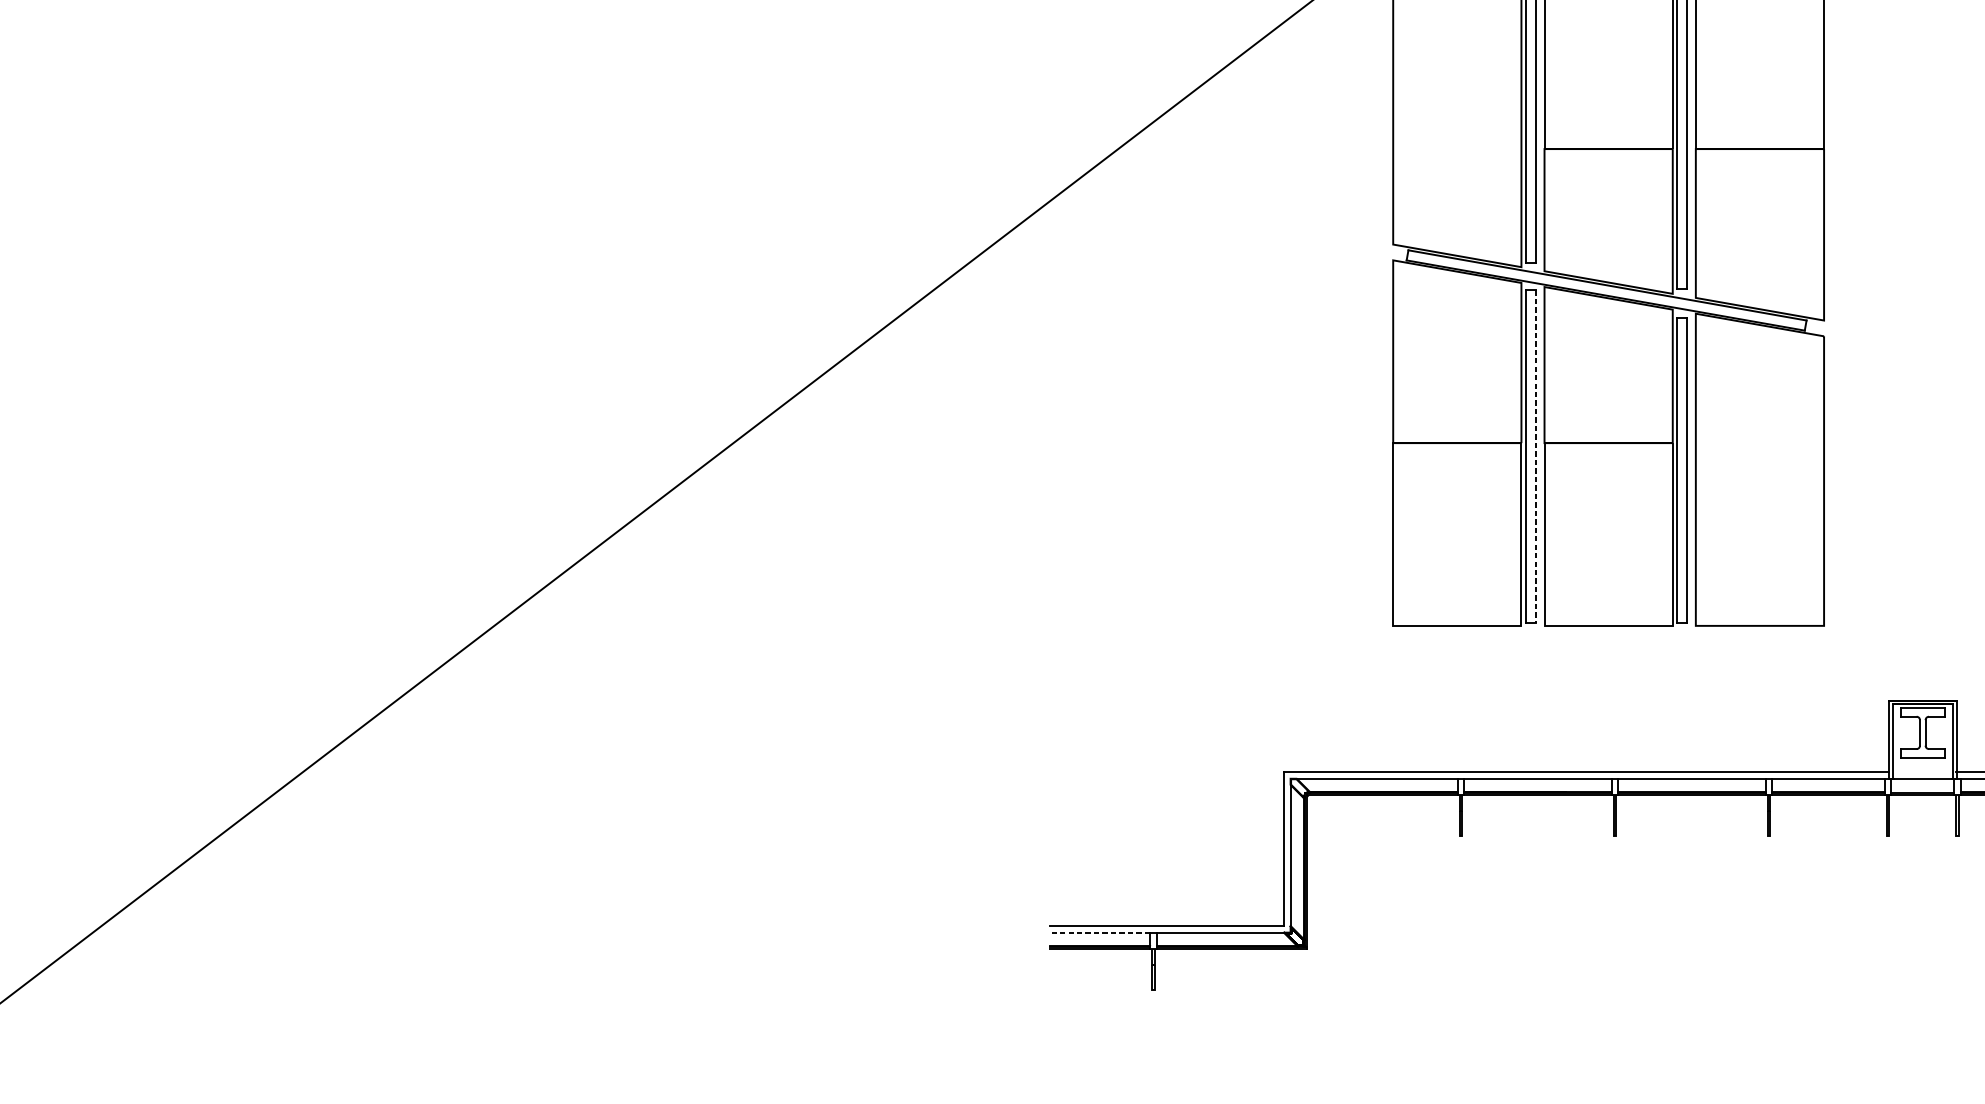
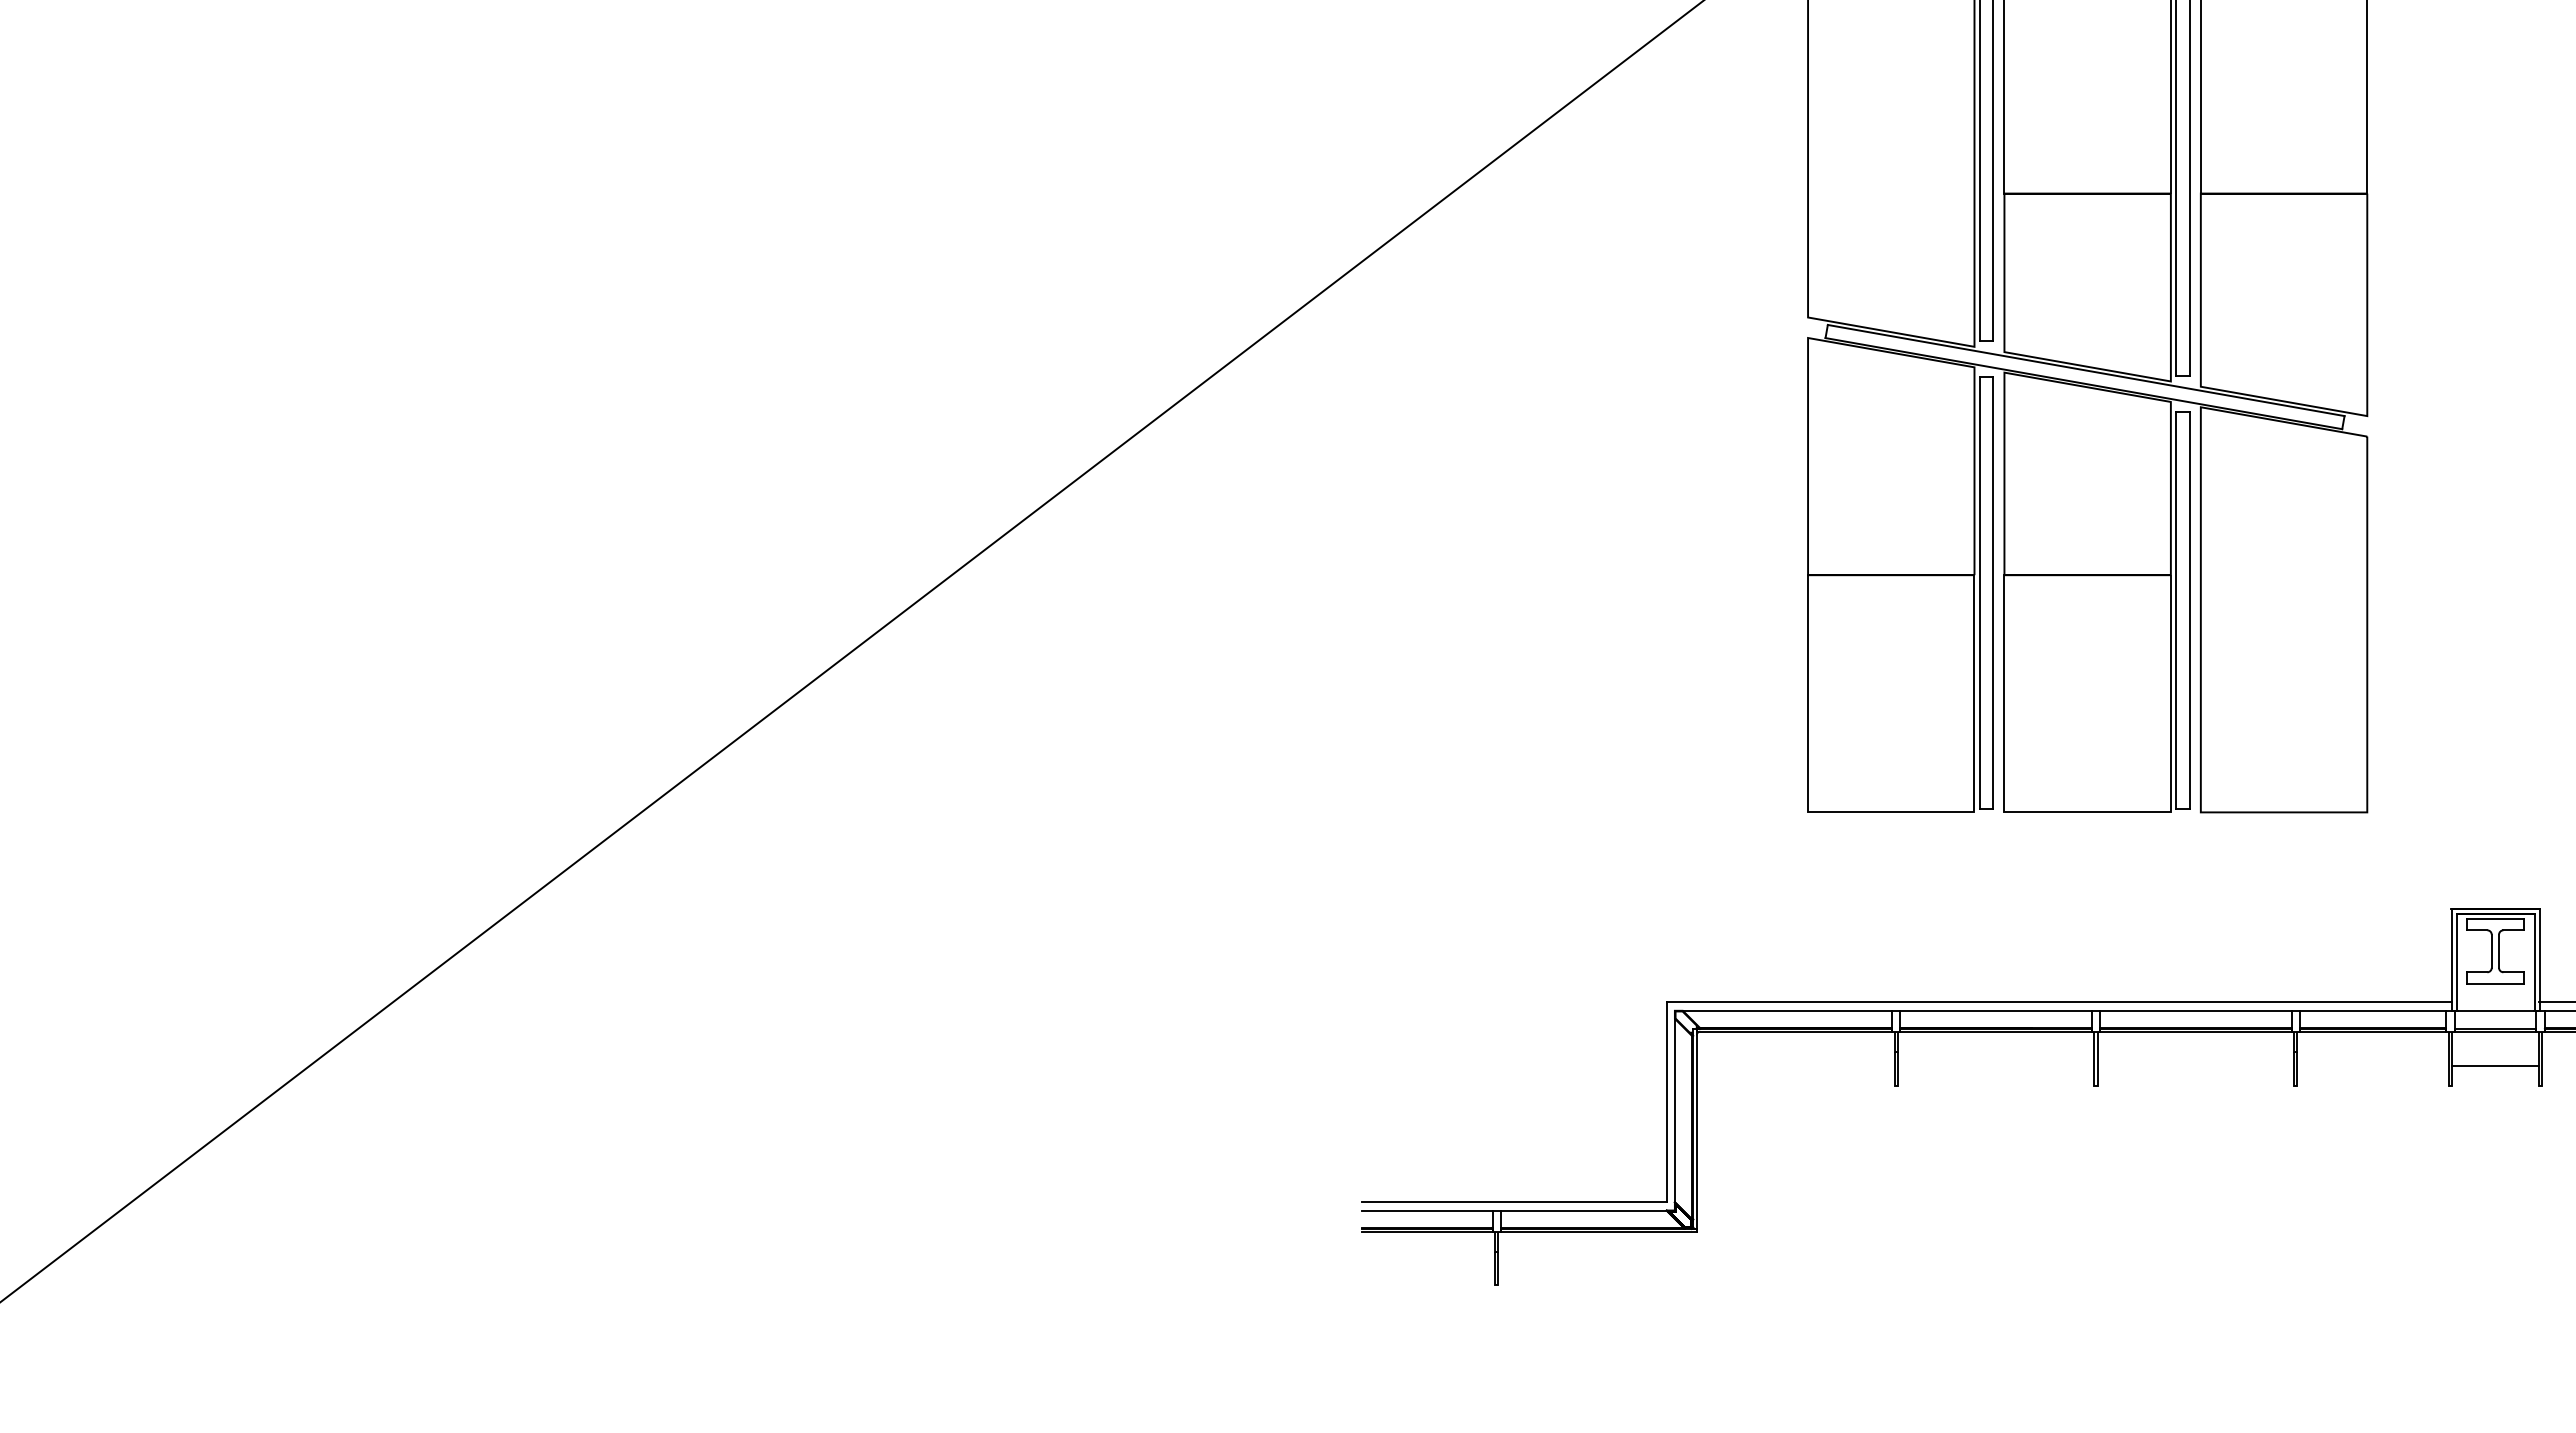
line: (1536, 457) -> (1993, 593), dashed -> solid
line: (1922, 820) -> (2495, 1065), added
line: (1099, 932) -> (1426, 1210), dashed -> solid

